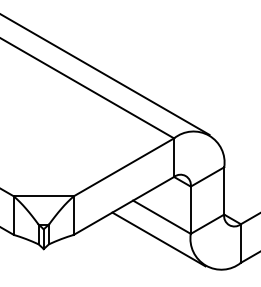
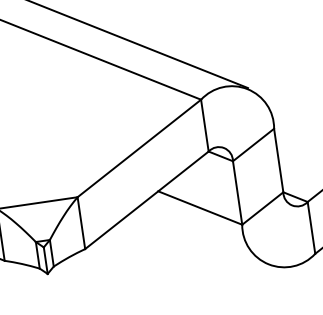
line: (158, 239) -> (199, 238), removed

